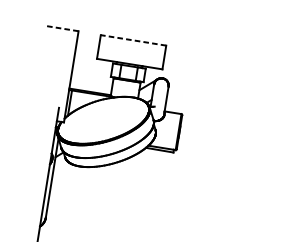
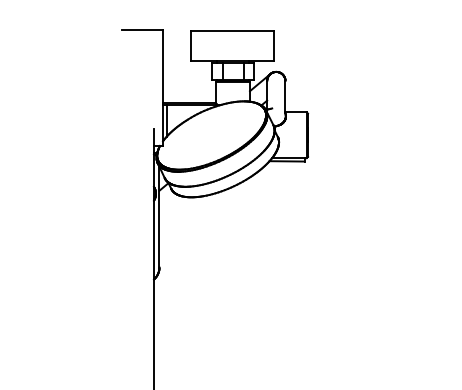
line: (62, 28) -> (142, 30), dashed -> solid
line: (133, 40) -> (232, 30), dashed -> solid

